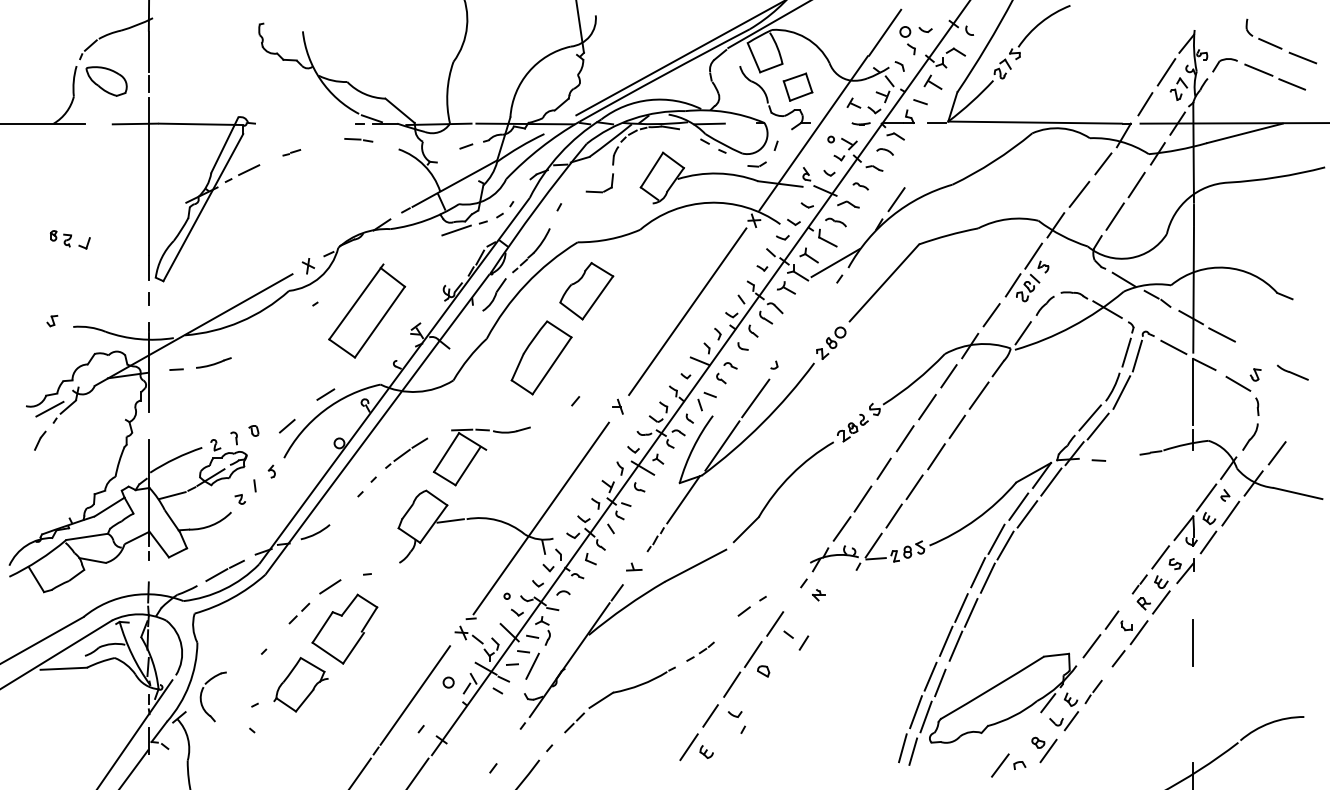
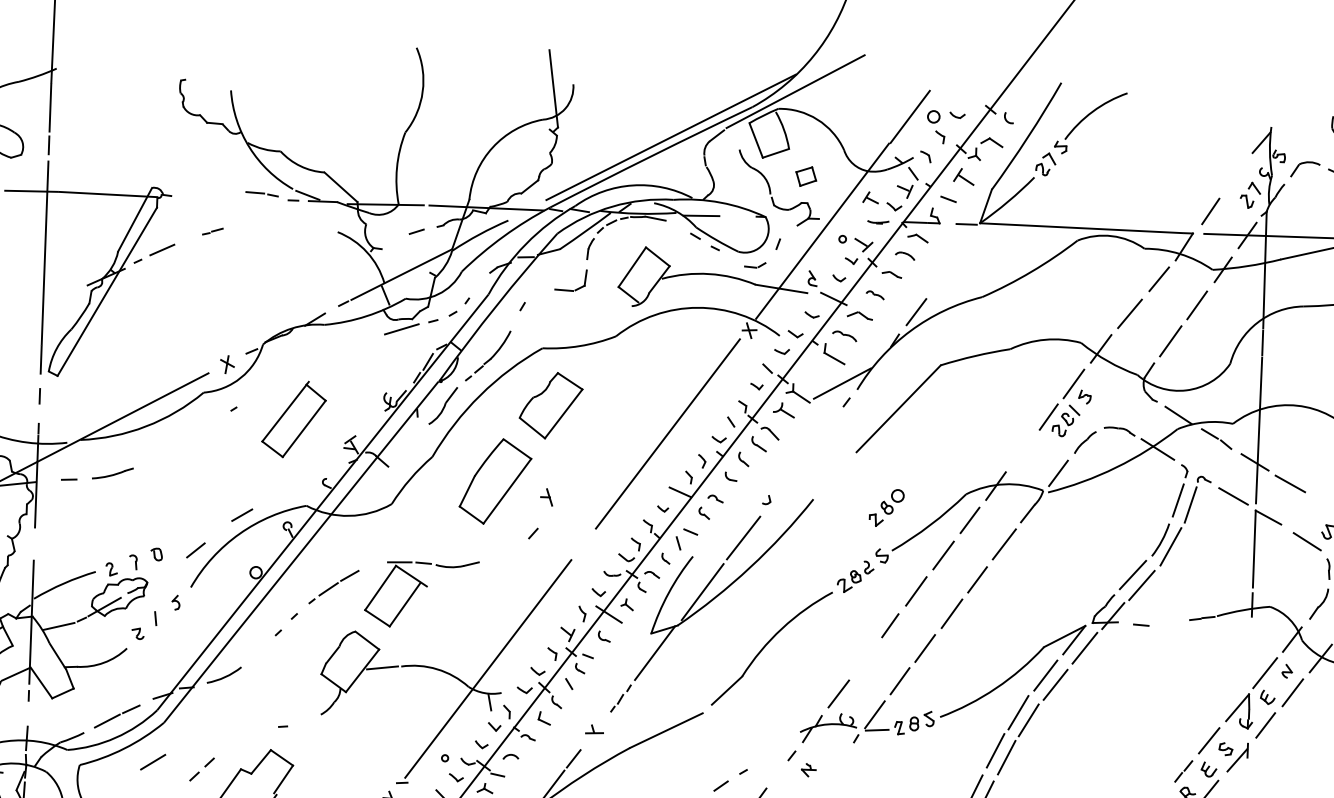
line: (1166, 72) -> (1236, 175), removed
part: (797, 86) -> (805, 175), size x0.6
line: (358, 140) -> (261, 194), moved
part: (808, 255) -> (811, 373), removed
part: (367, 310) -> (294, 418), size x0.7
line: (991, 315) -> (1022, 451), removed
part: (831, 342) -> (886, 507), moved
part: (617, 406) -> (546, 496), moved
line: (862, 498) -> (863, 659), removed
line: (330, 586) -> (153, 761), moved

